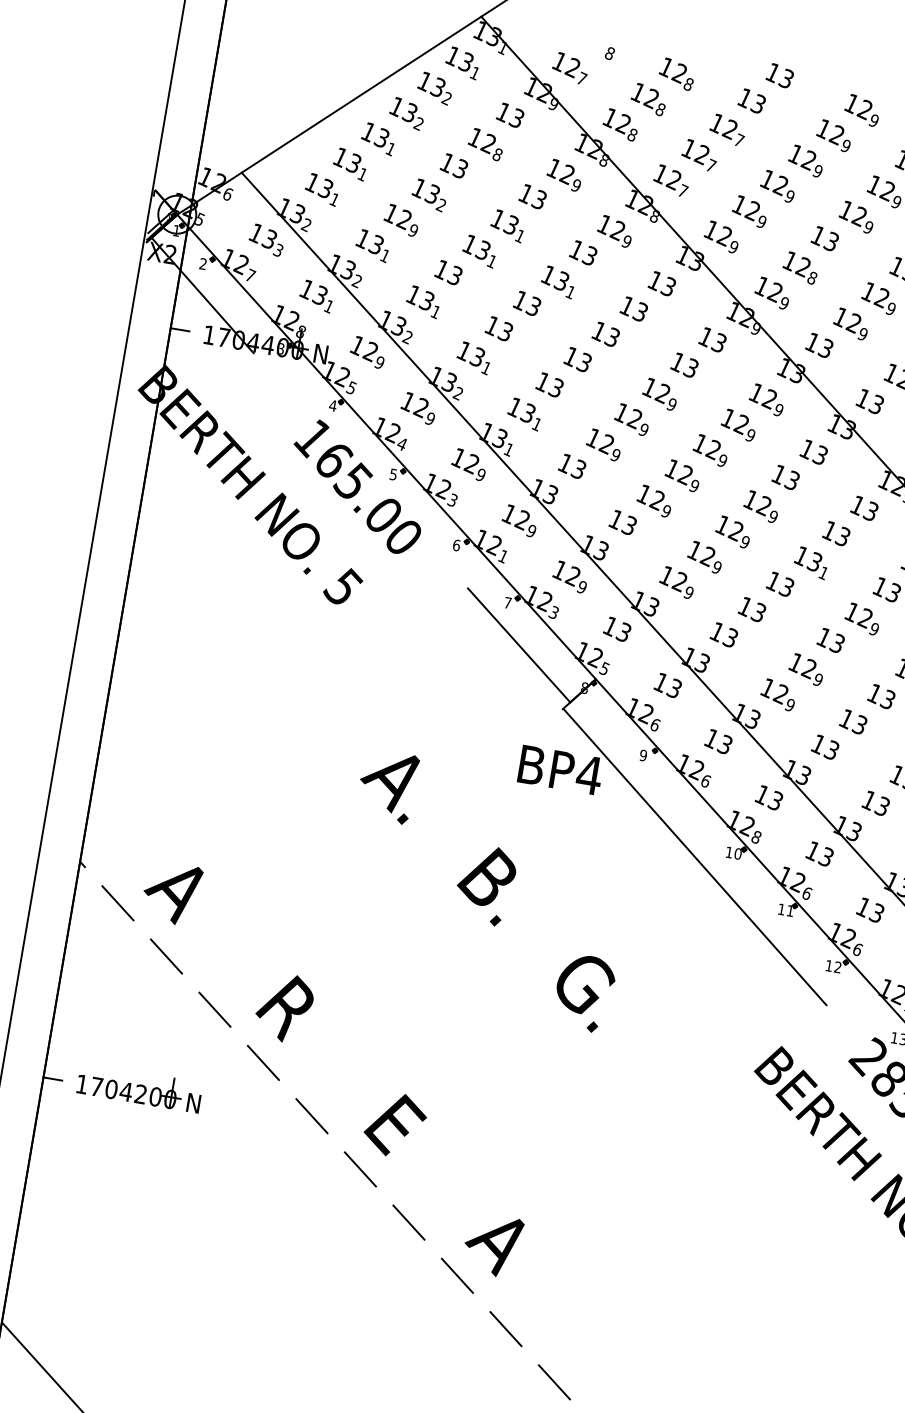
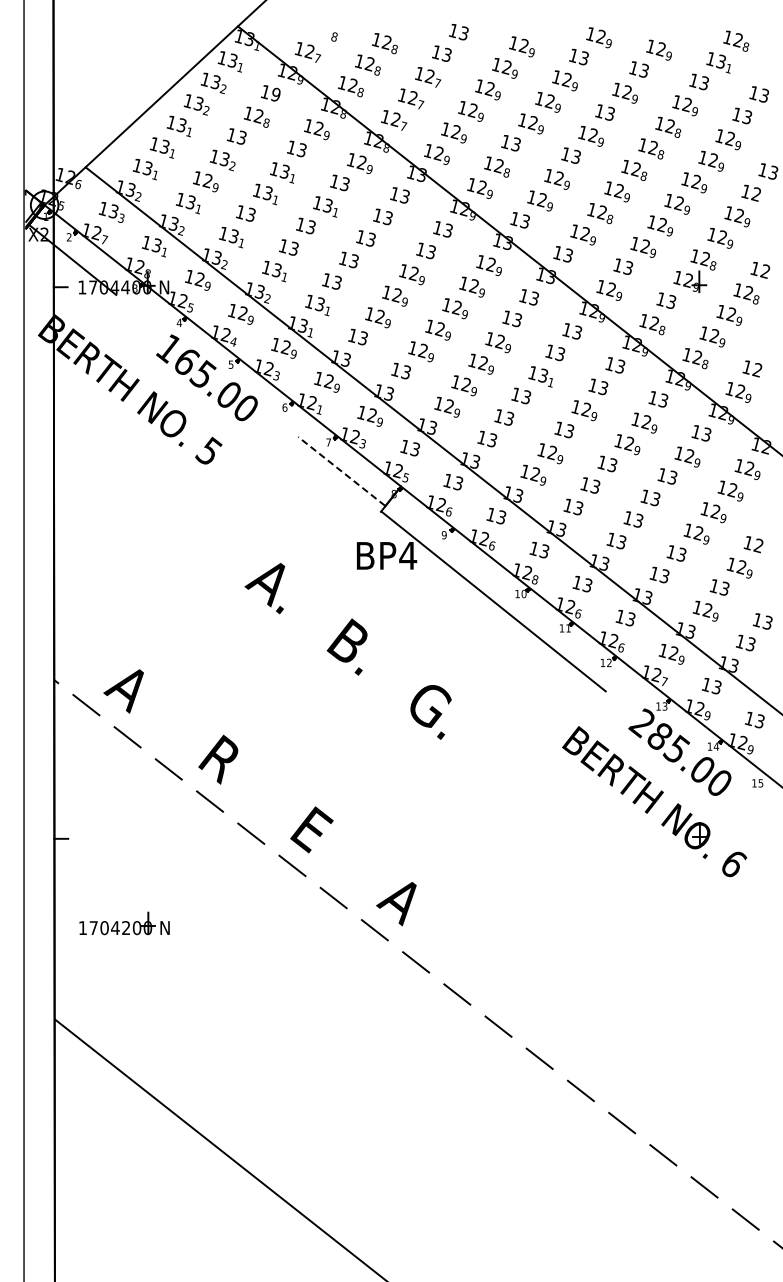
text: (516, 117) -> (275, 94), 13 -> 19
line: (518, 645) -> (341, 471), solid -> dashed
part: (139, 1087) -> (124, 923), moved

